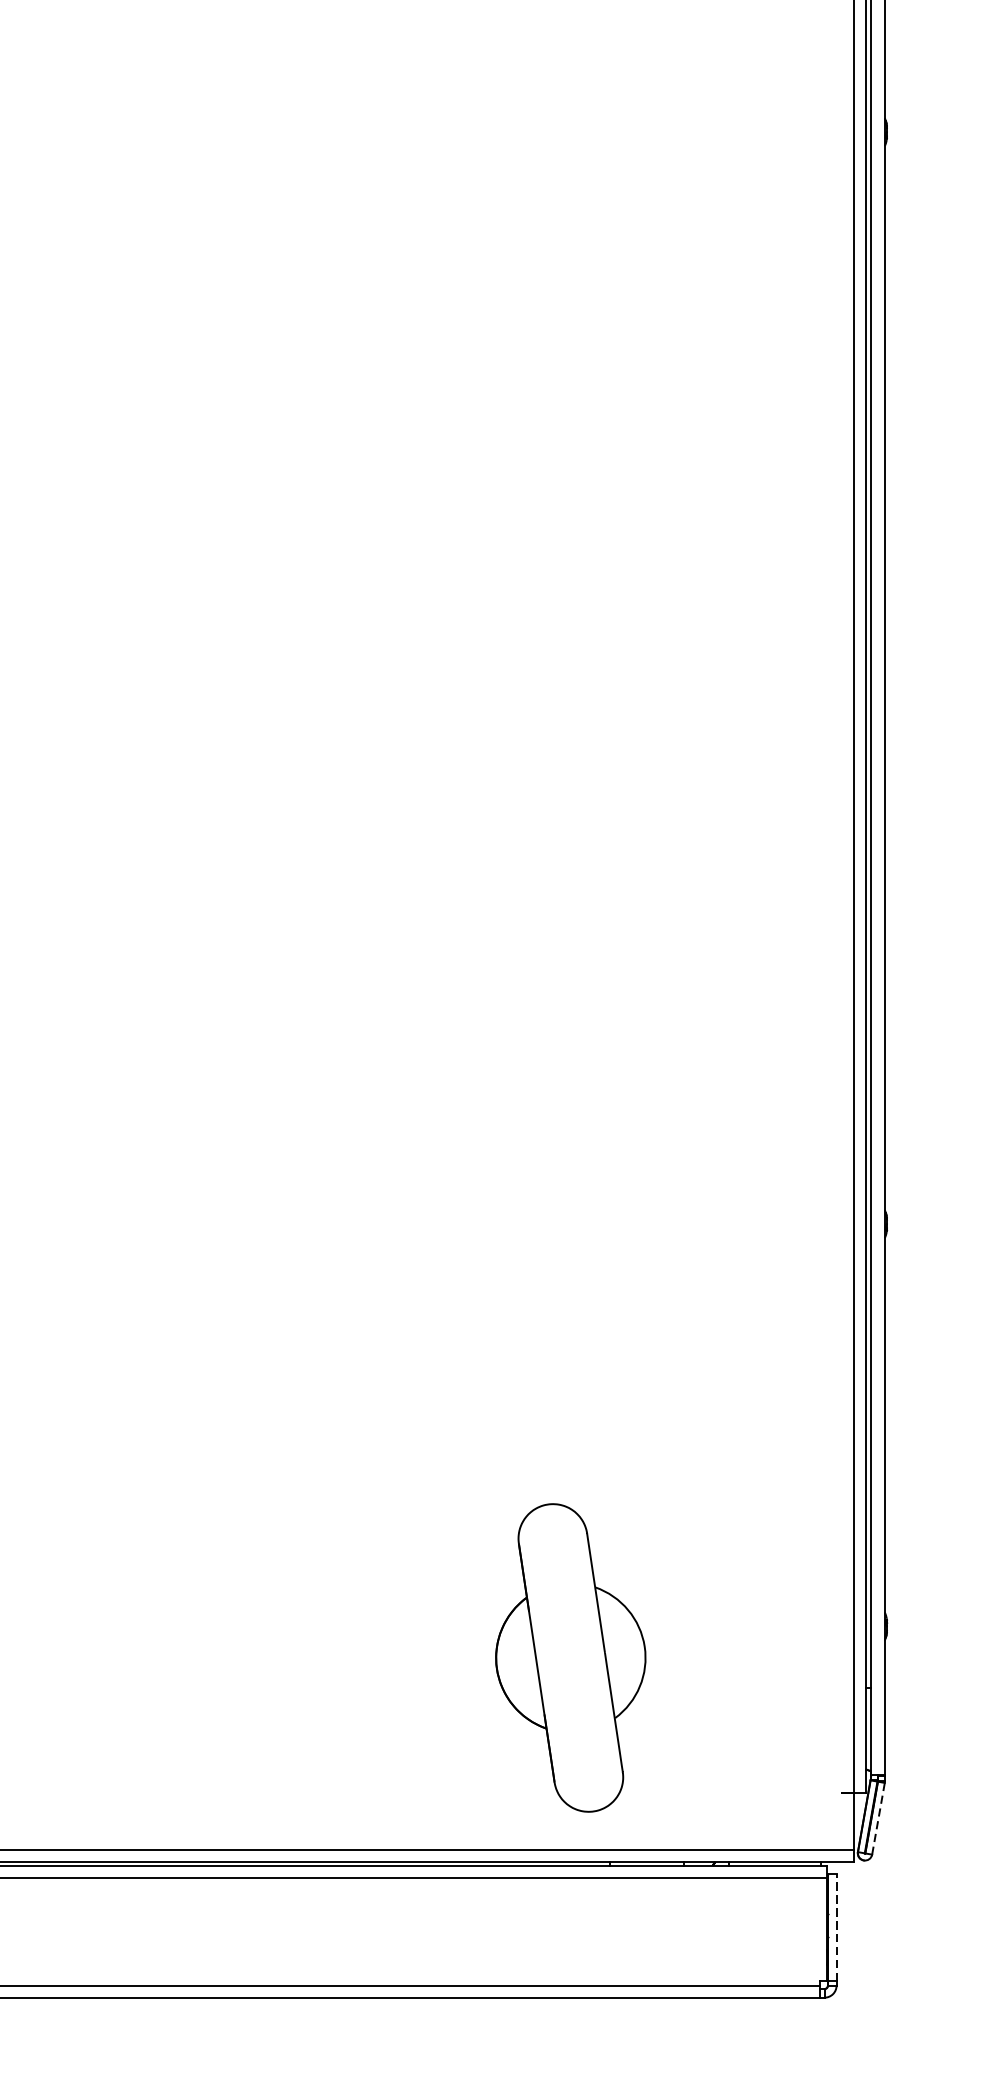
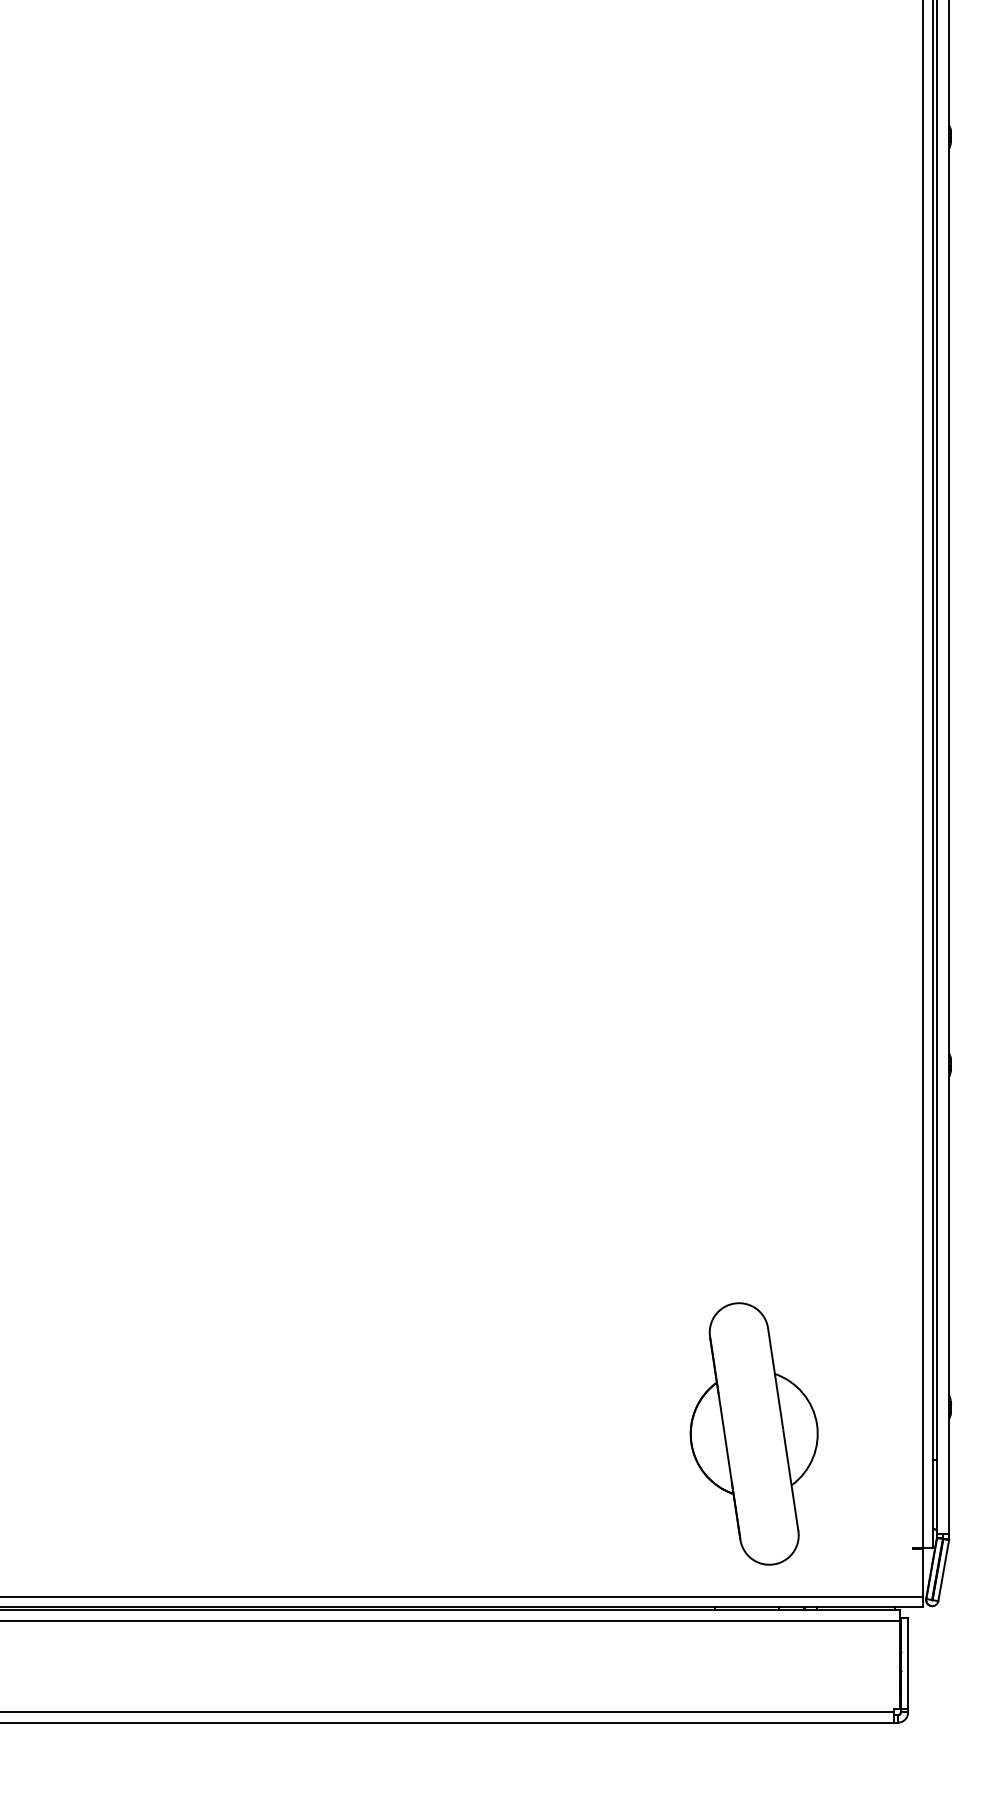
part: (569, 1657) -> (753, 1433), moved
line: (878, 1818) -> (943, 1570), dashed -> solid
line: (837, 1928) -> (908, 1663), dashed -> solid

